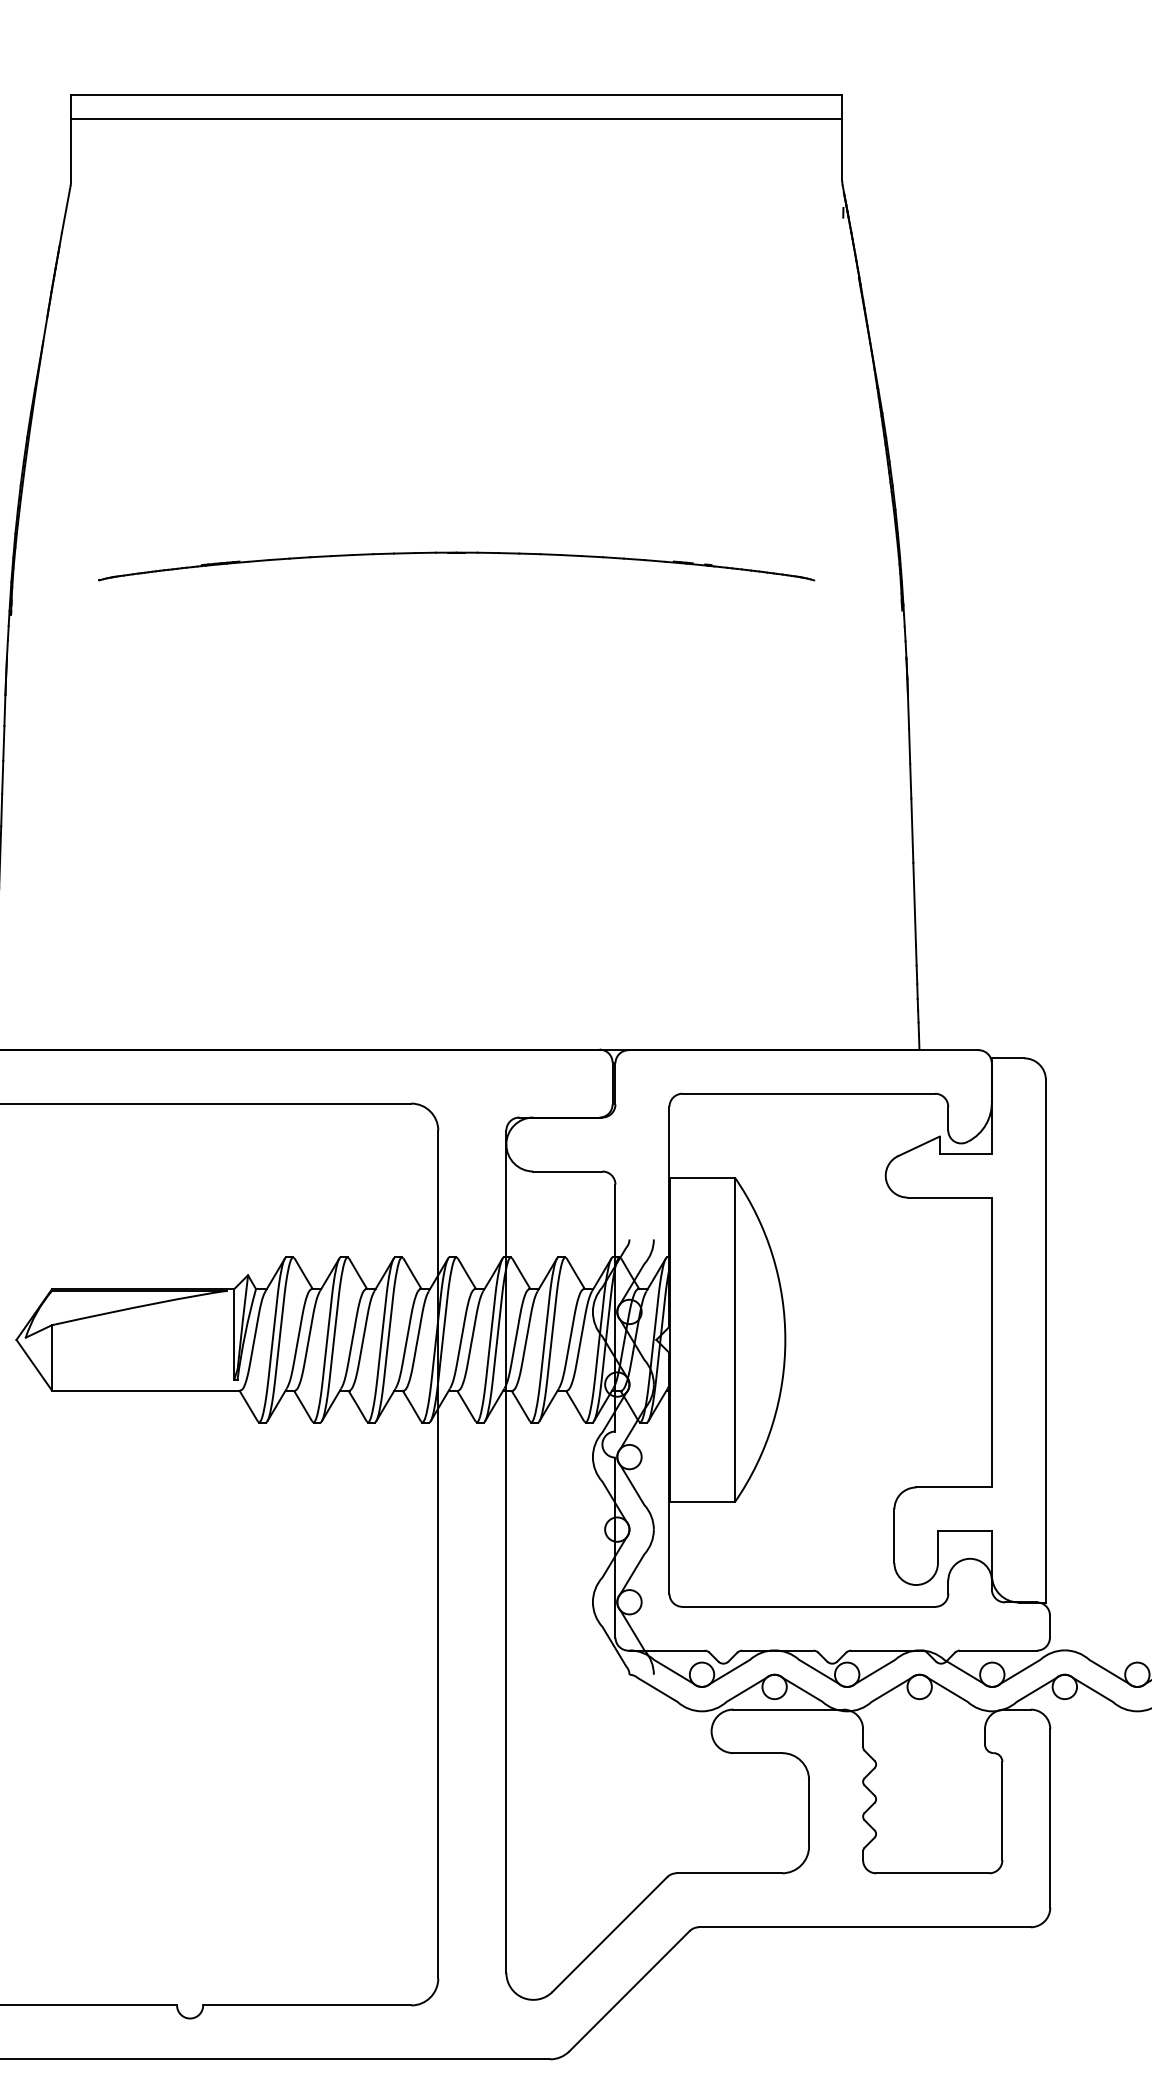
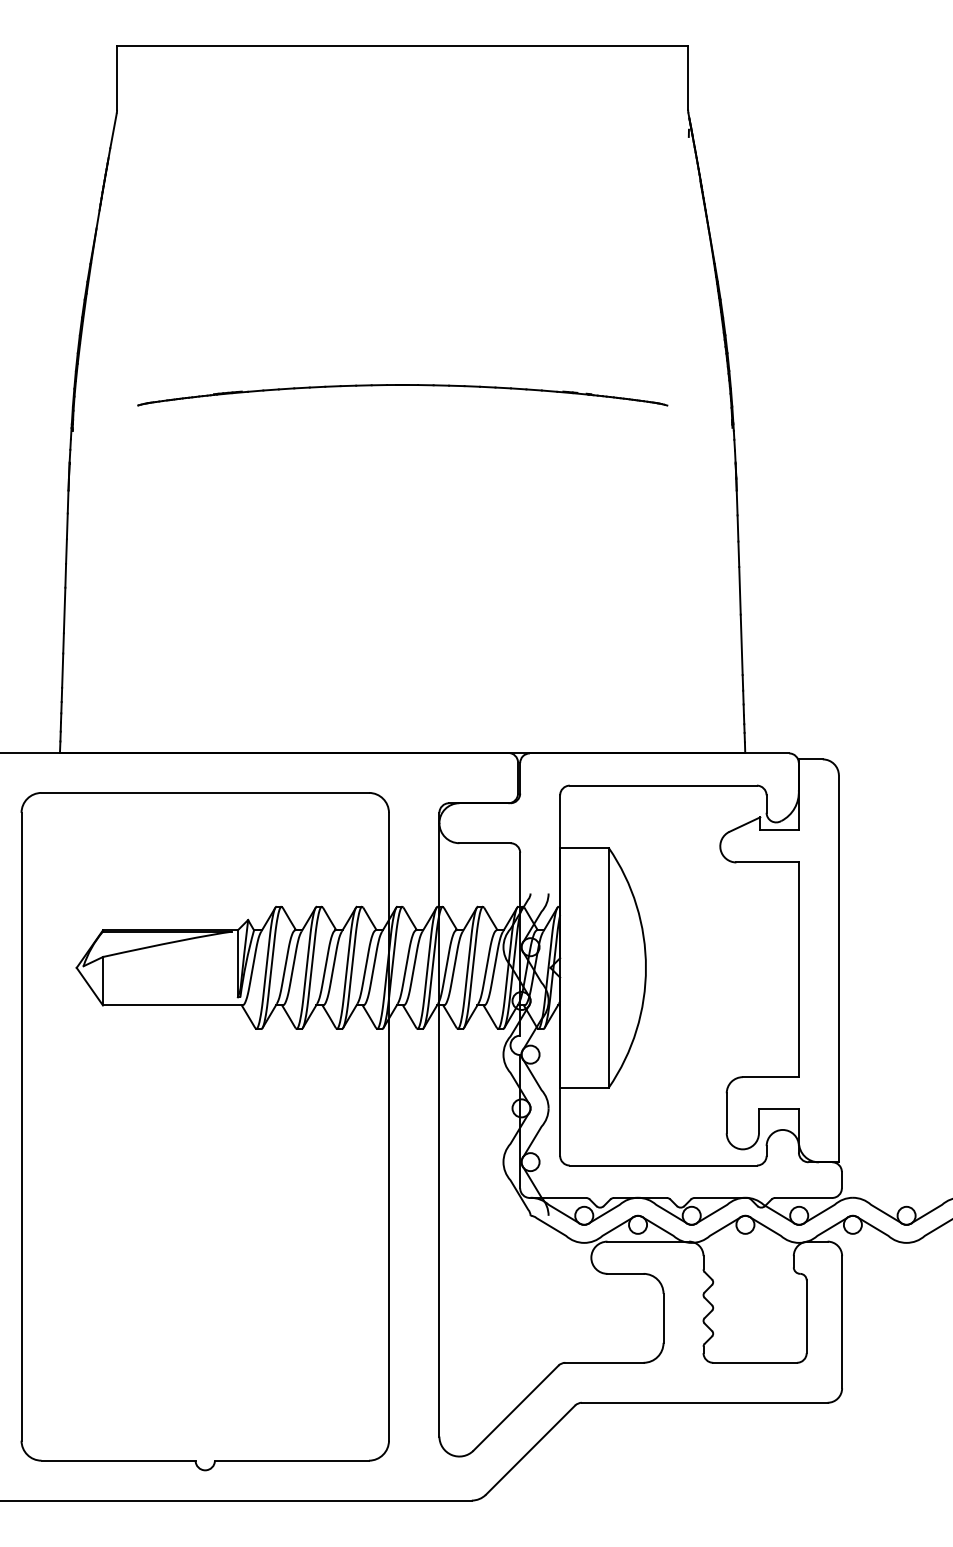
line: (456, 119) -> (402, 64), removed

